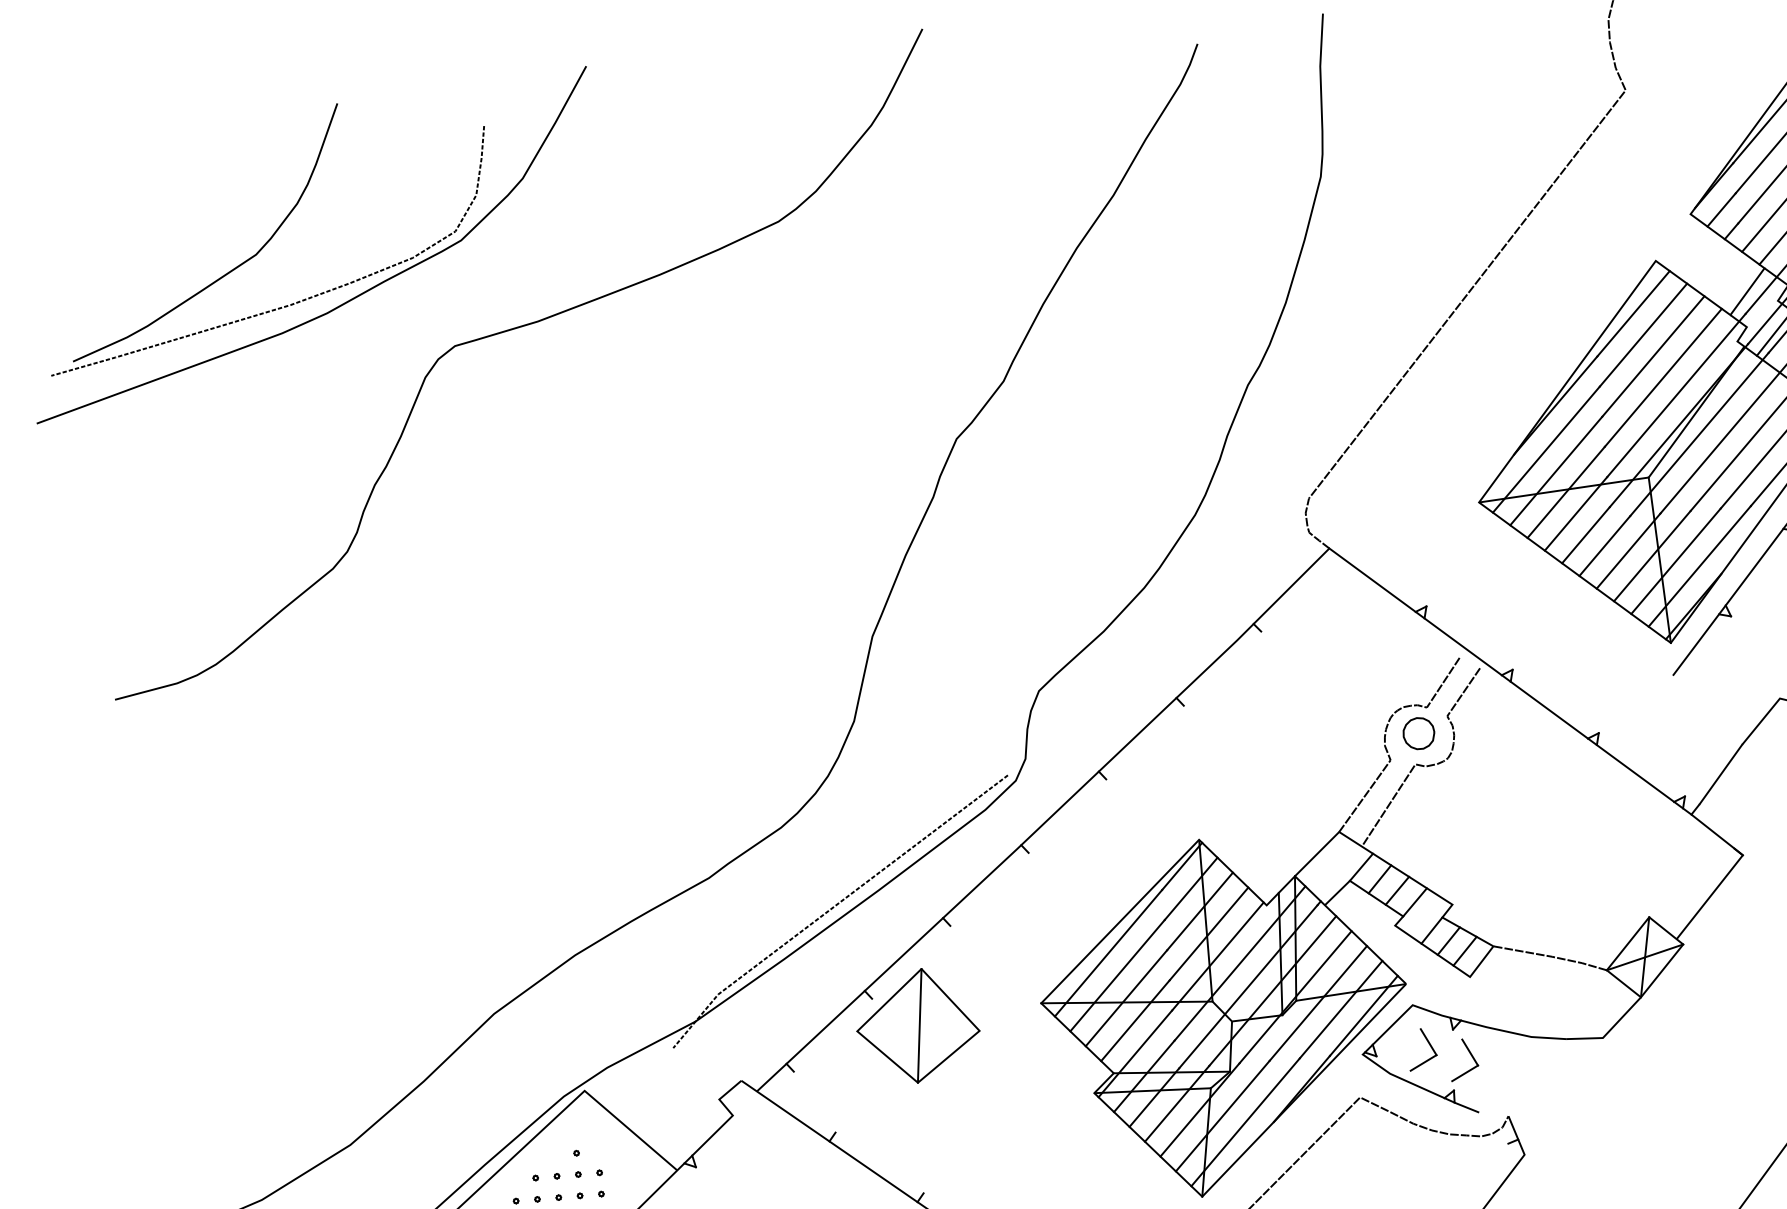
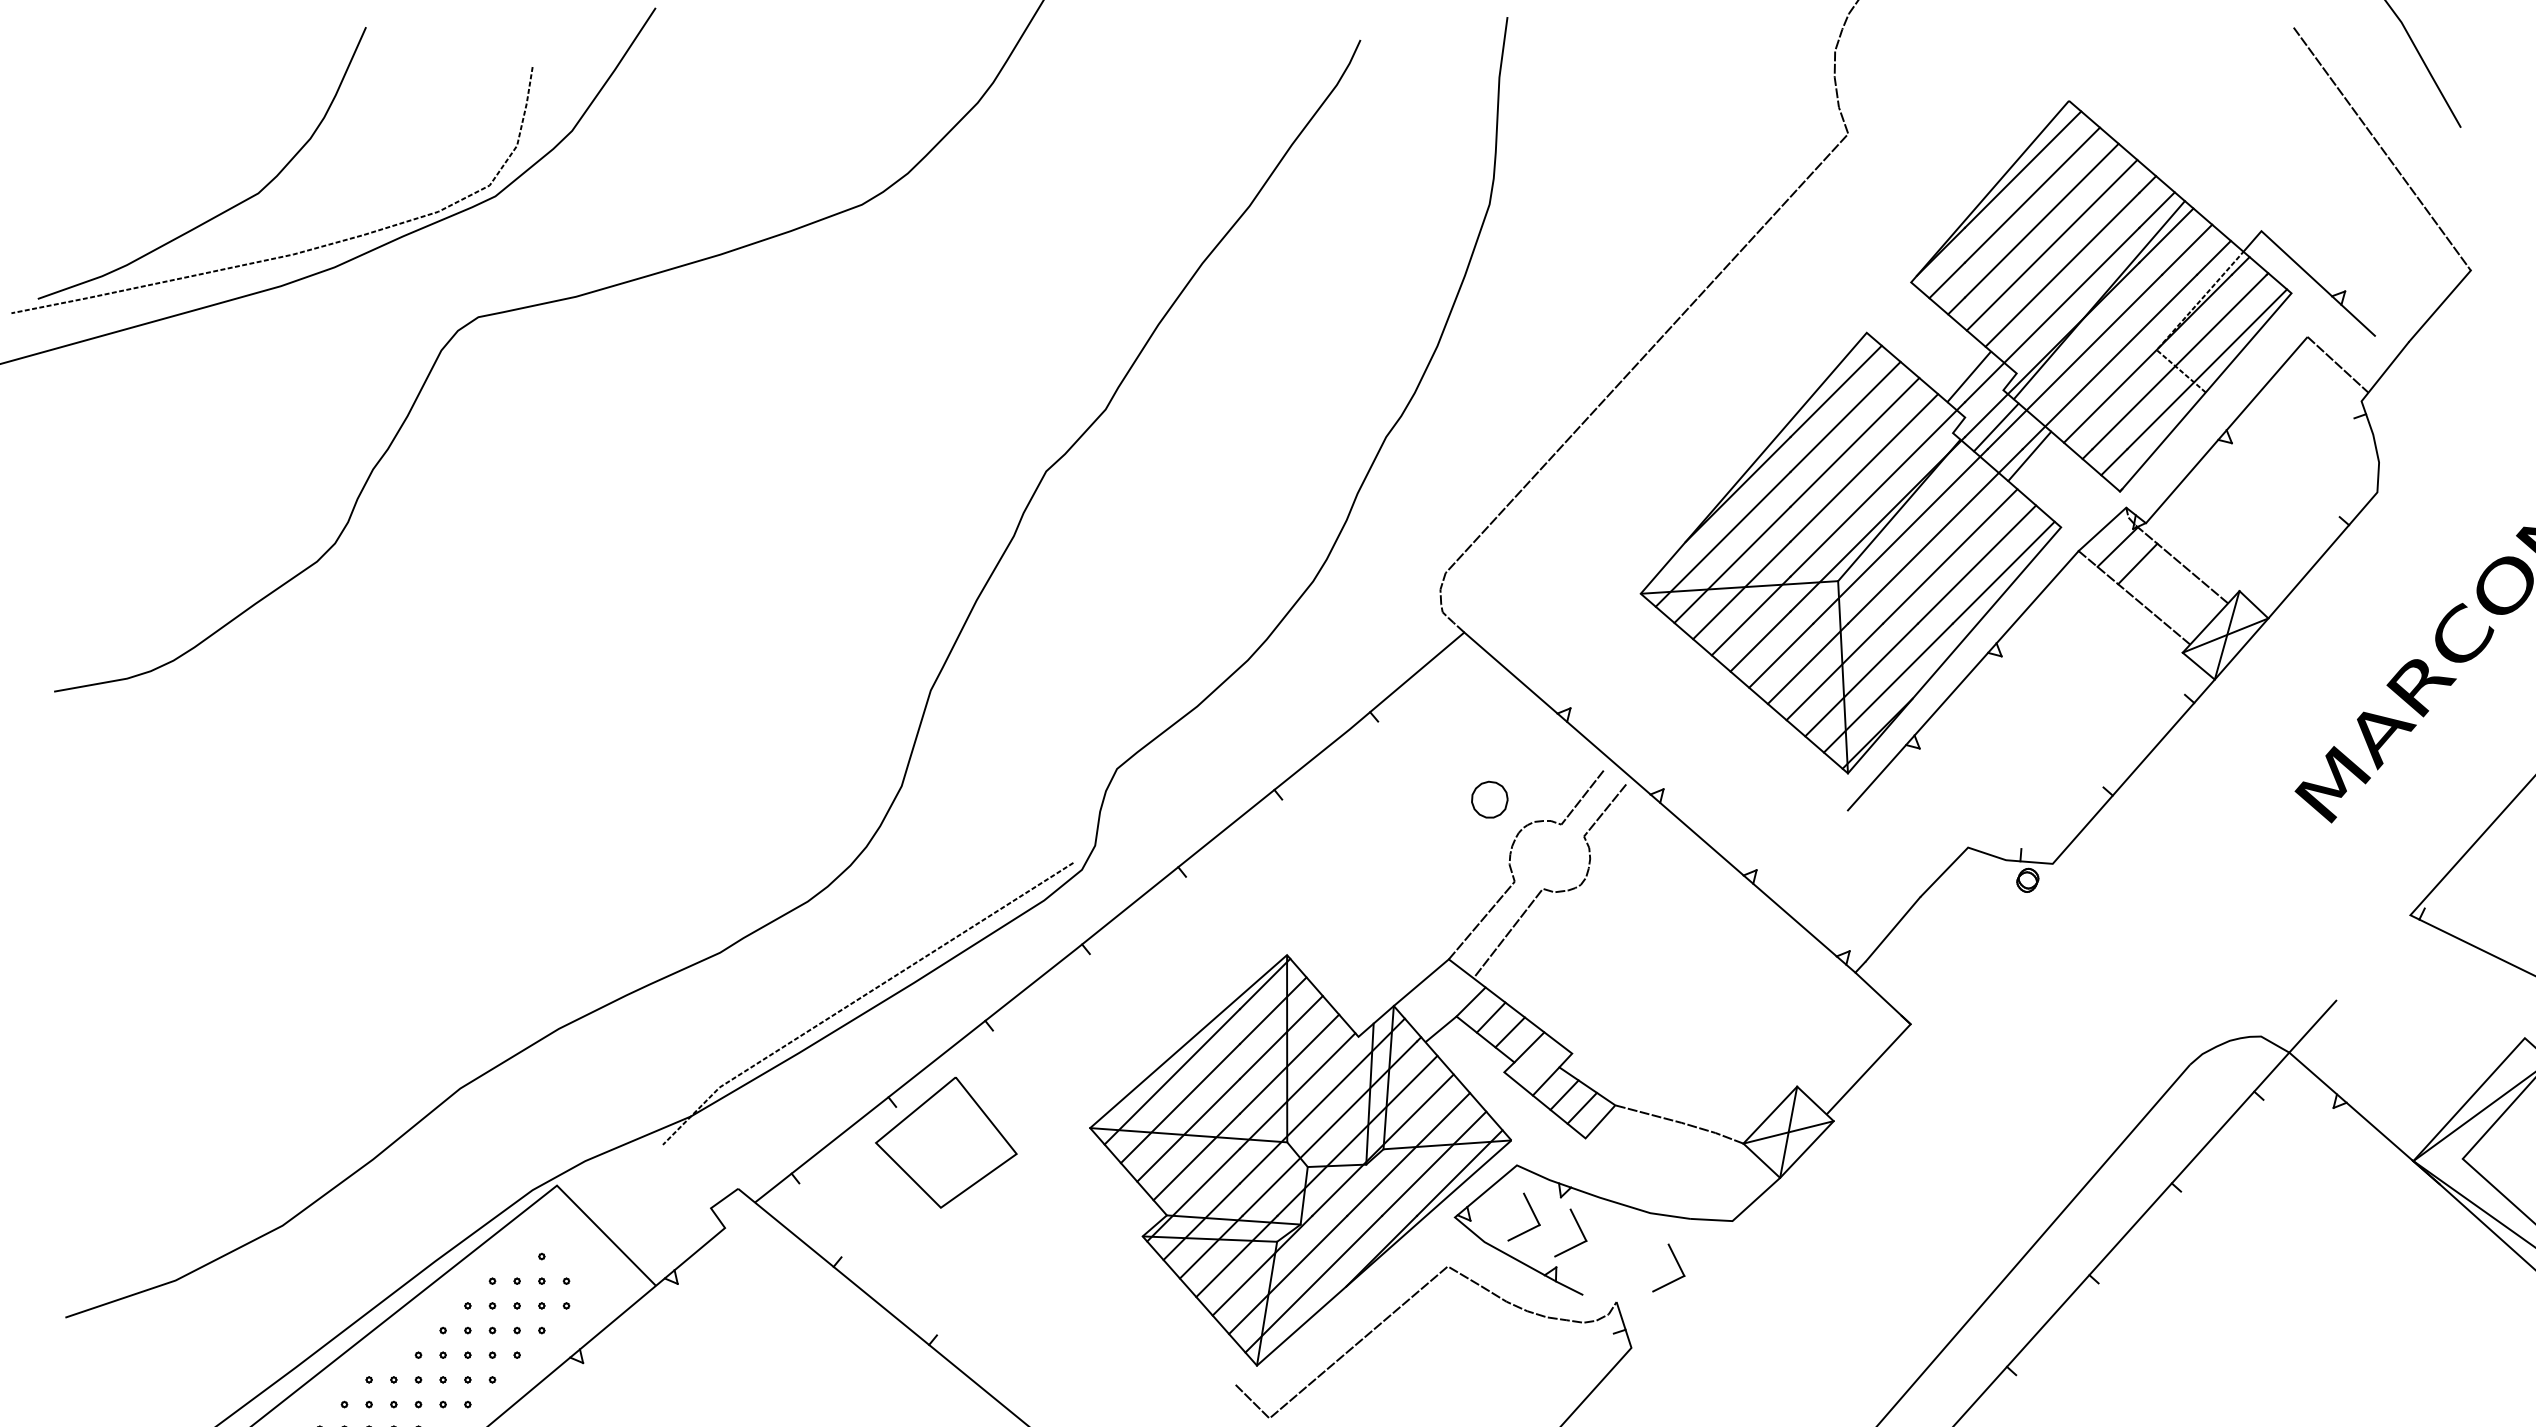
part: (1418, 733) -> (1489, 799), moved
line: (919, 1025) -> (947, 1142), removed
part: (1557, 1077) -> (1676, 1262), added

